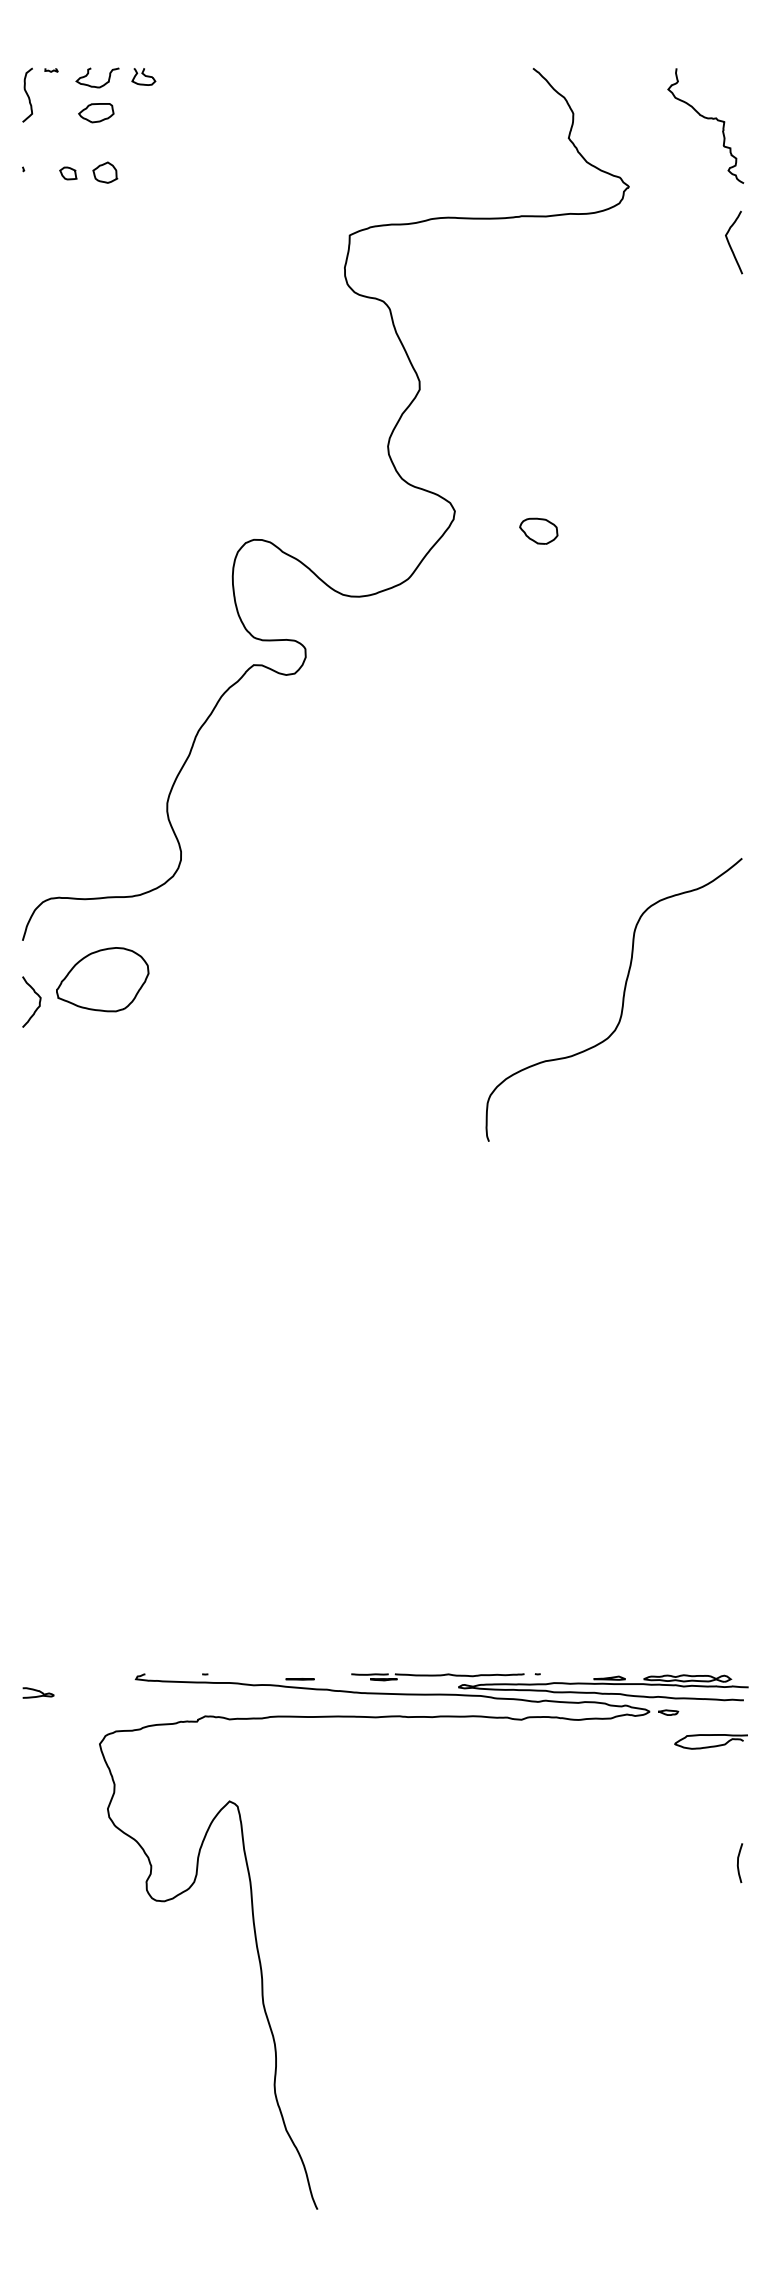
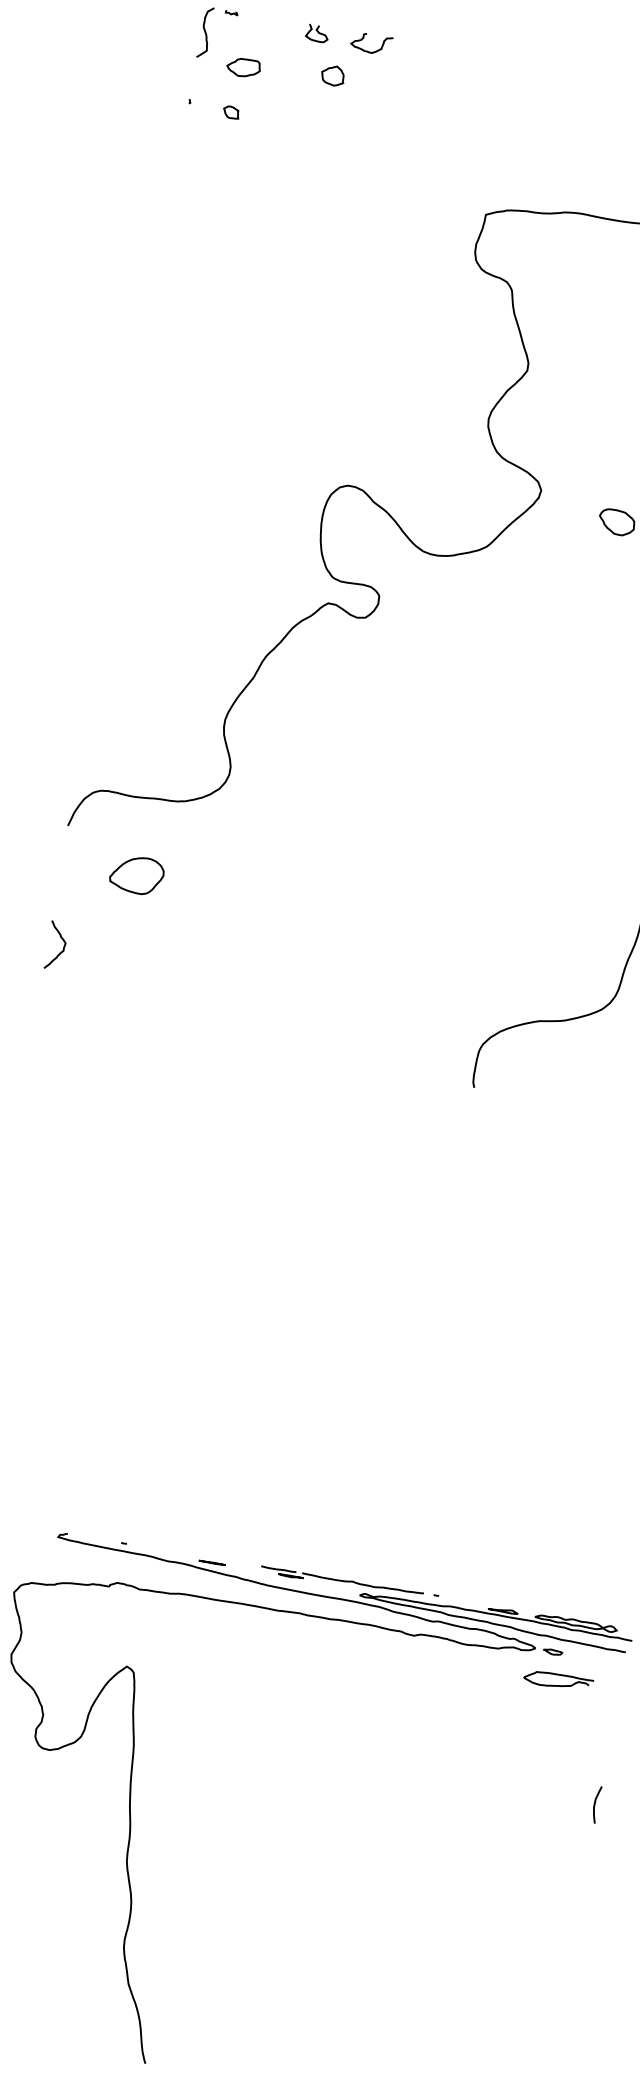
curve: (93, 85) -> (366, 50), moved
part: (96, 113) -> (243, 68), moved
part: (105, 172) -> (333, 75), moved
part: (102, 979) -> (136, 874), size x0.6
curve: (38, 1003) -> (62, 948), moved
curve: (711, 1745) -> (558, 1684), moved

